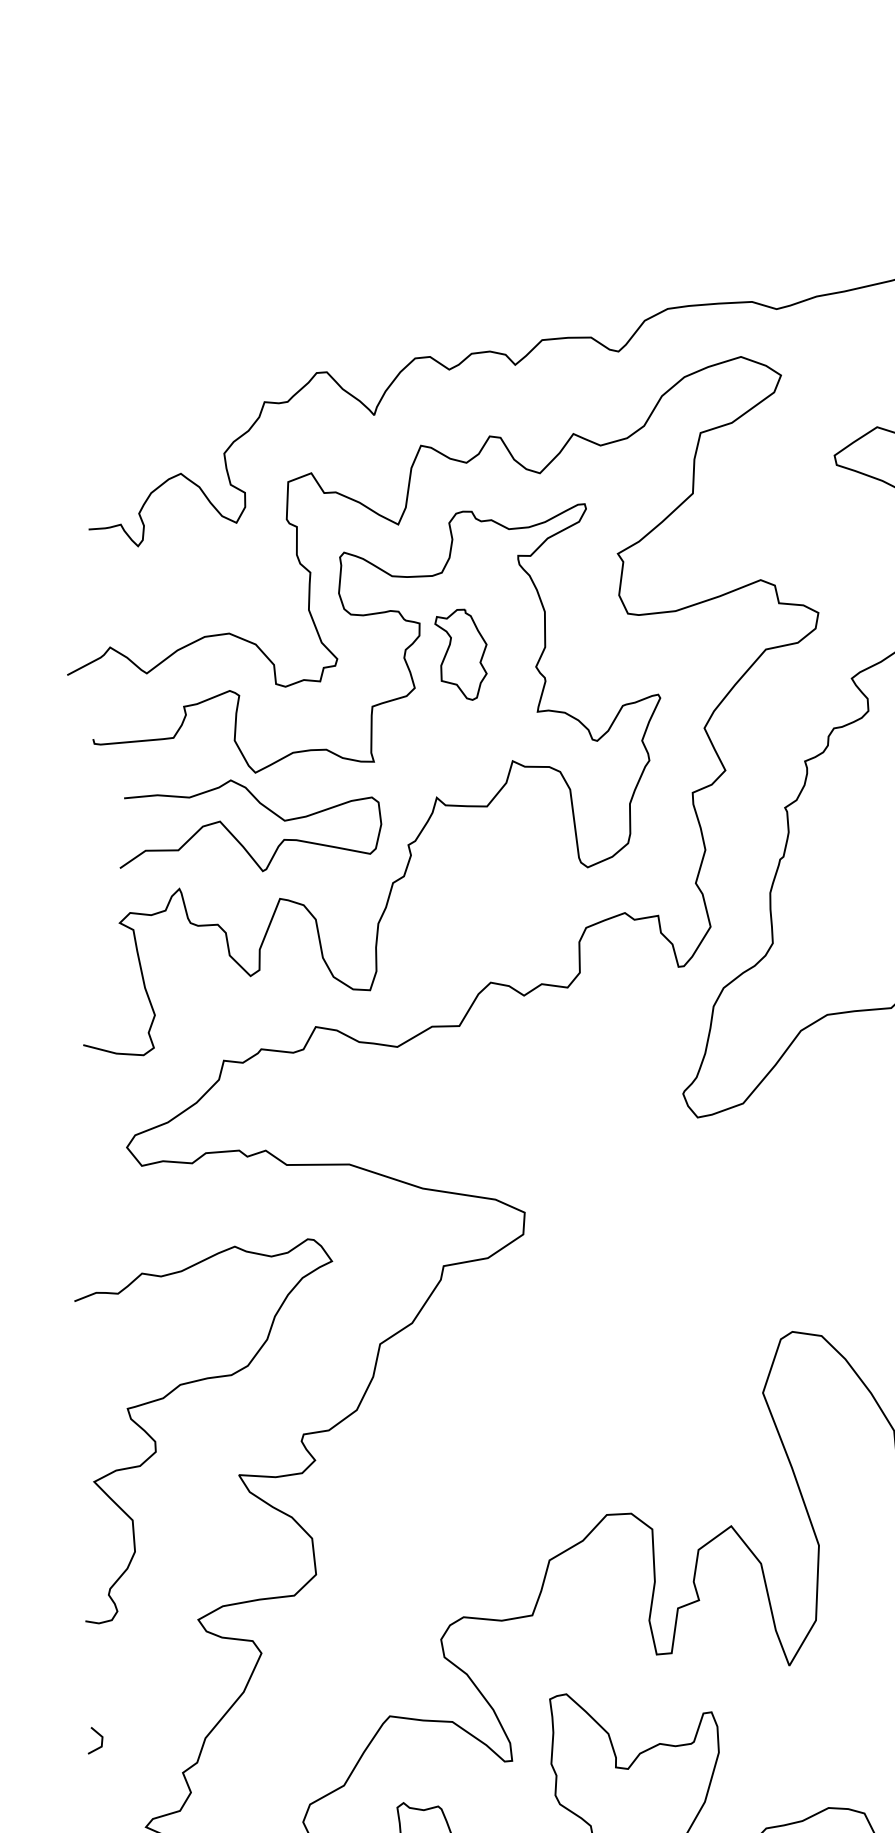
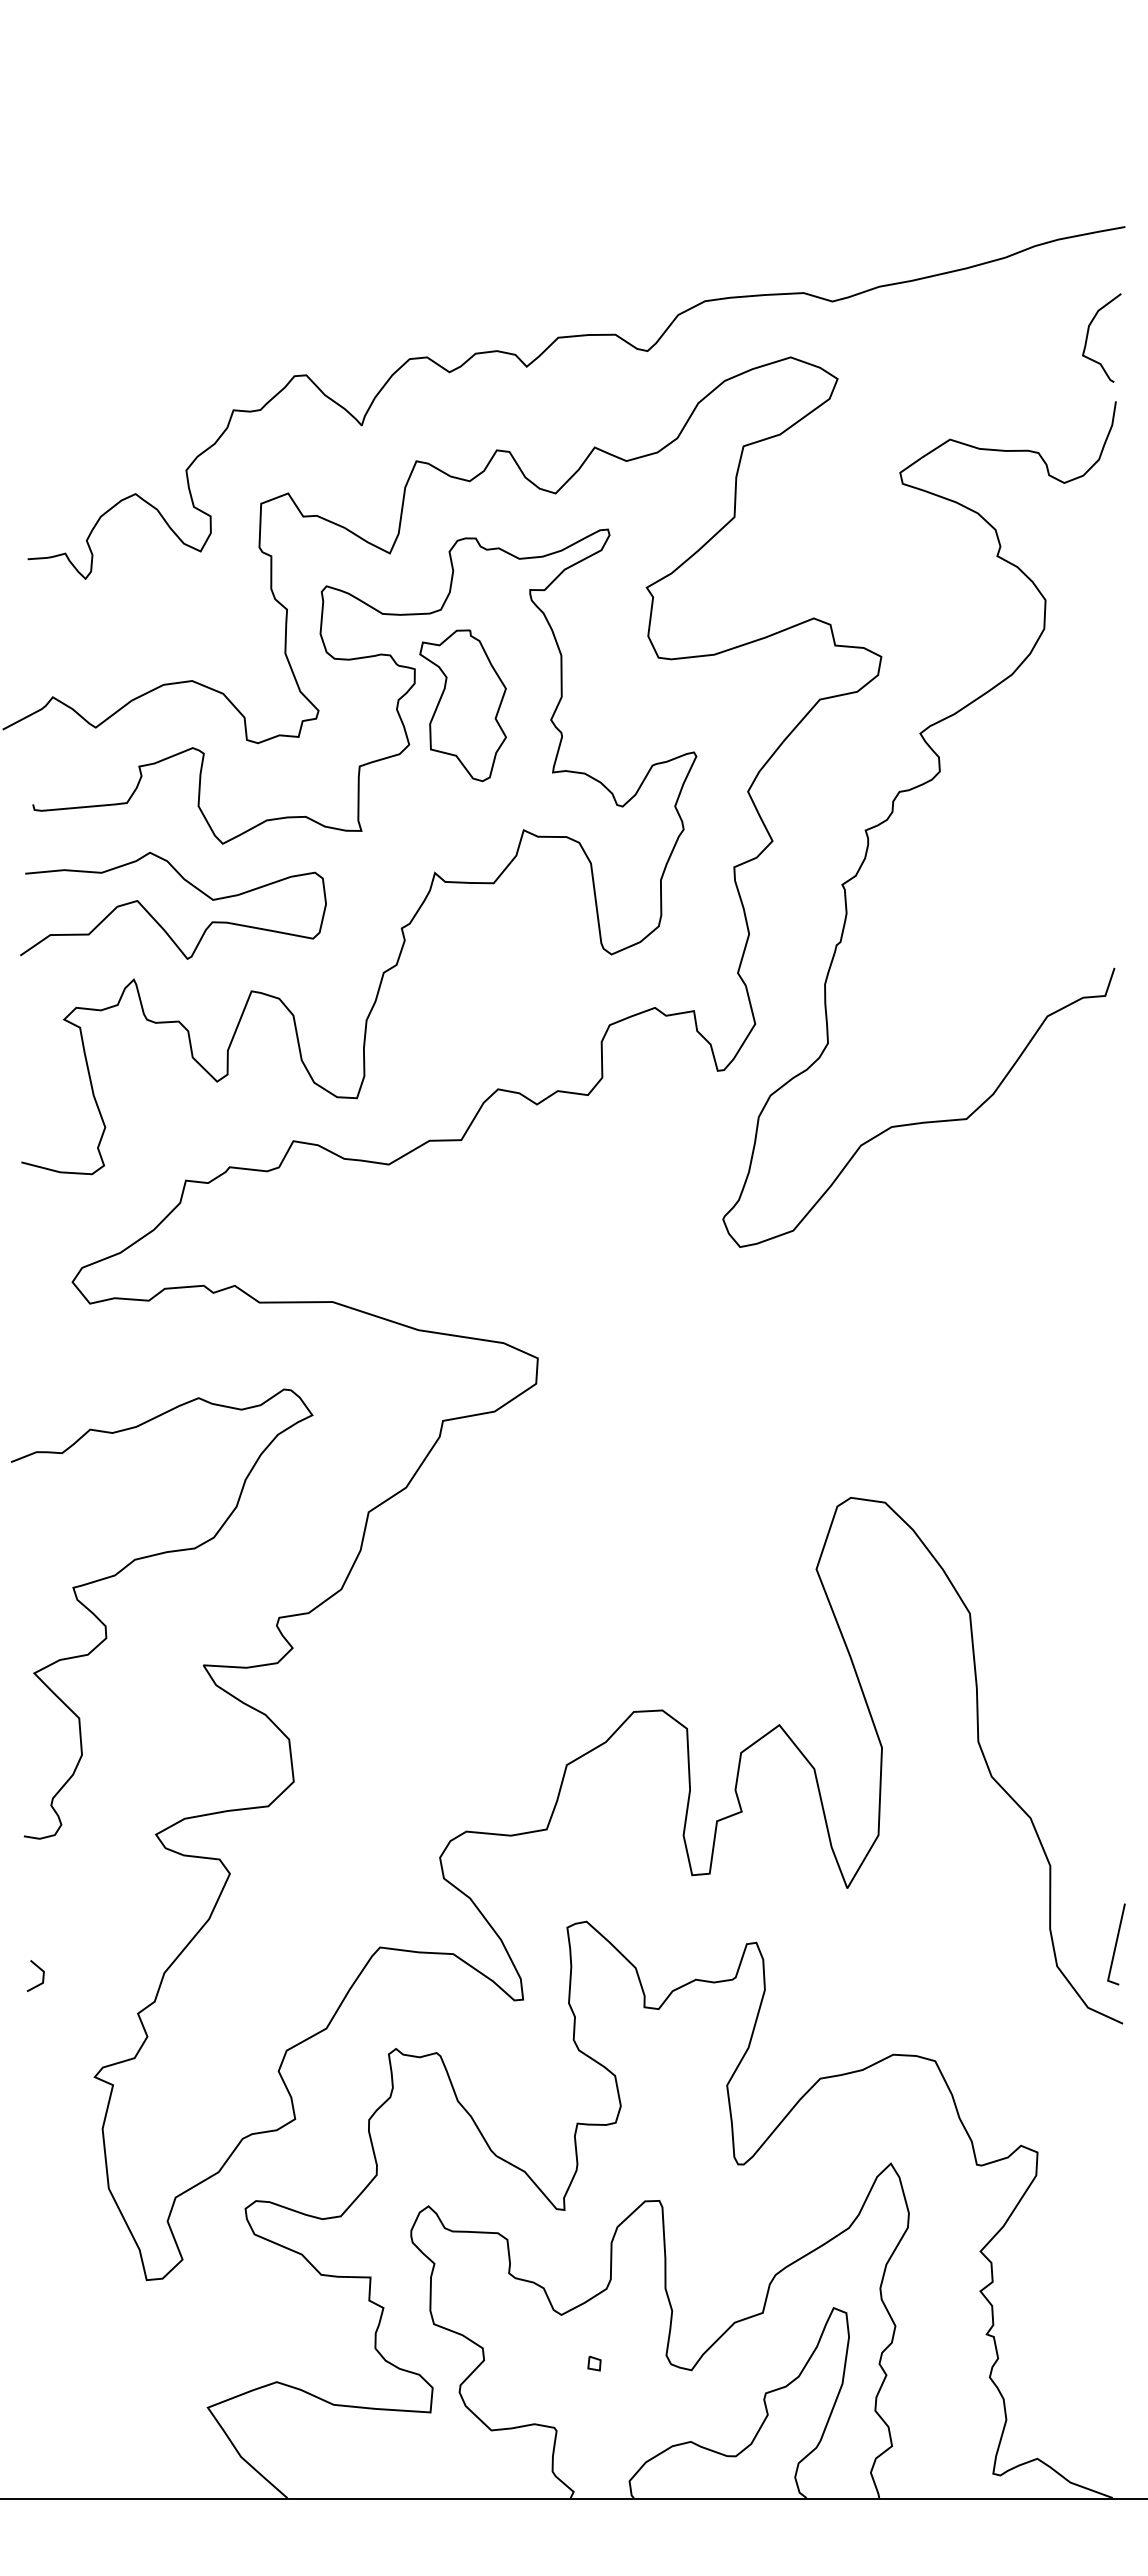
part: (461, 654) -> (463, 705), size x1.43
curve: (237, 839) -> (157, 921), moved

